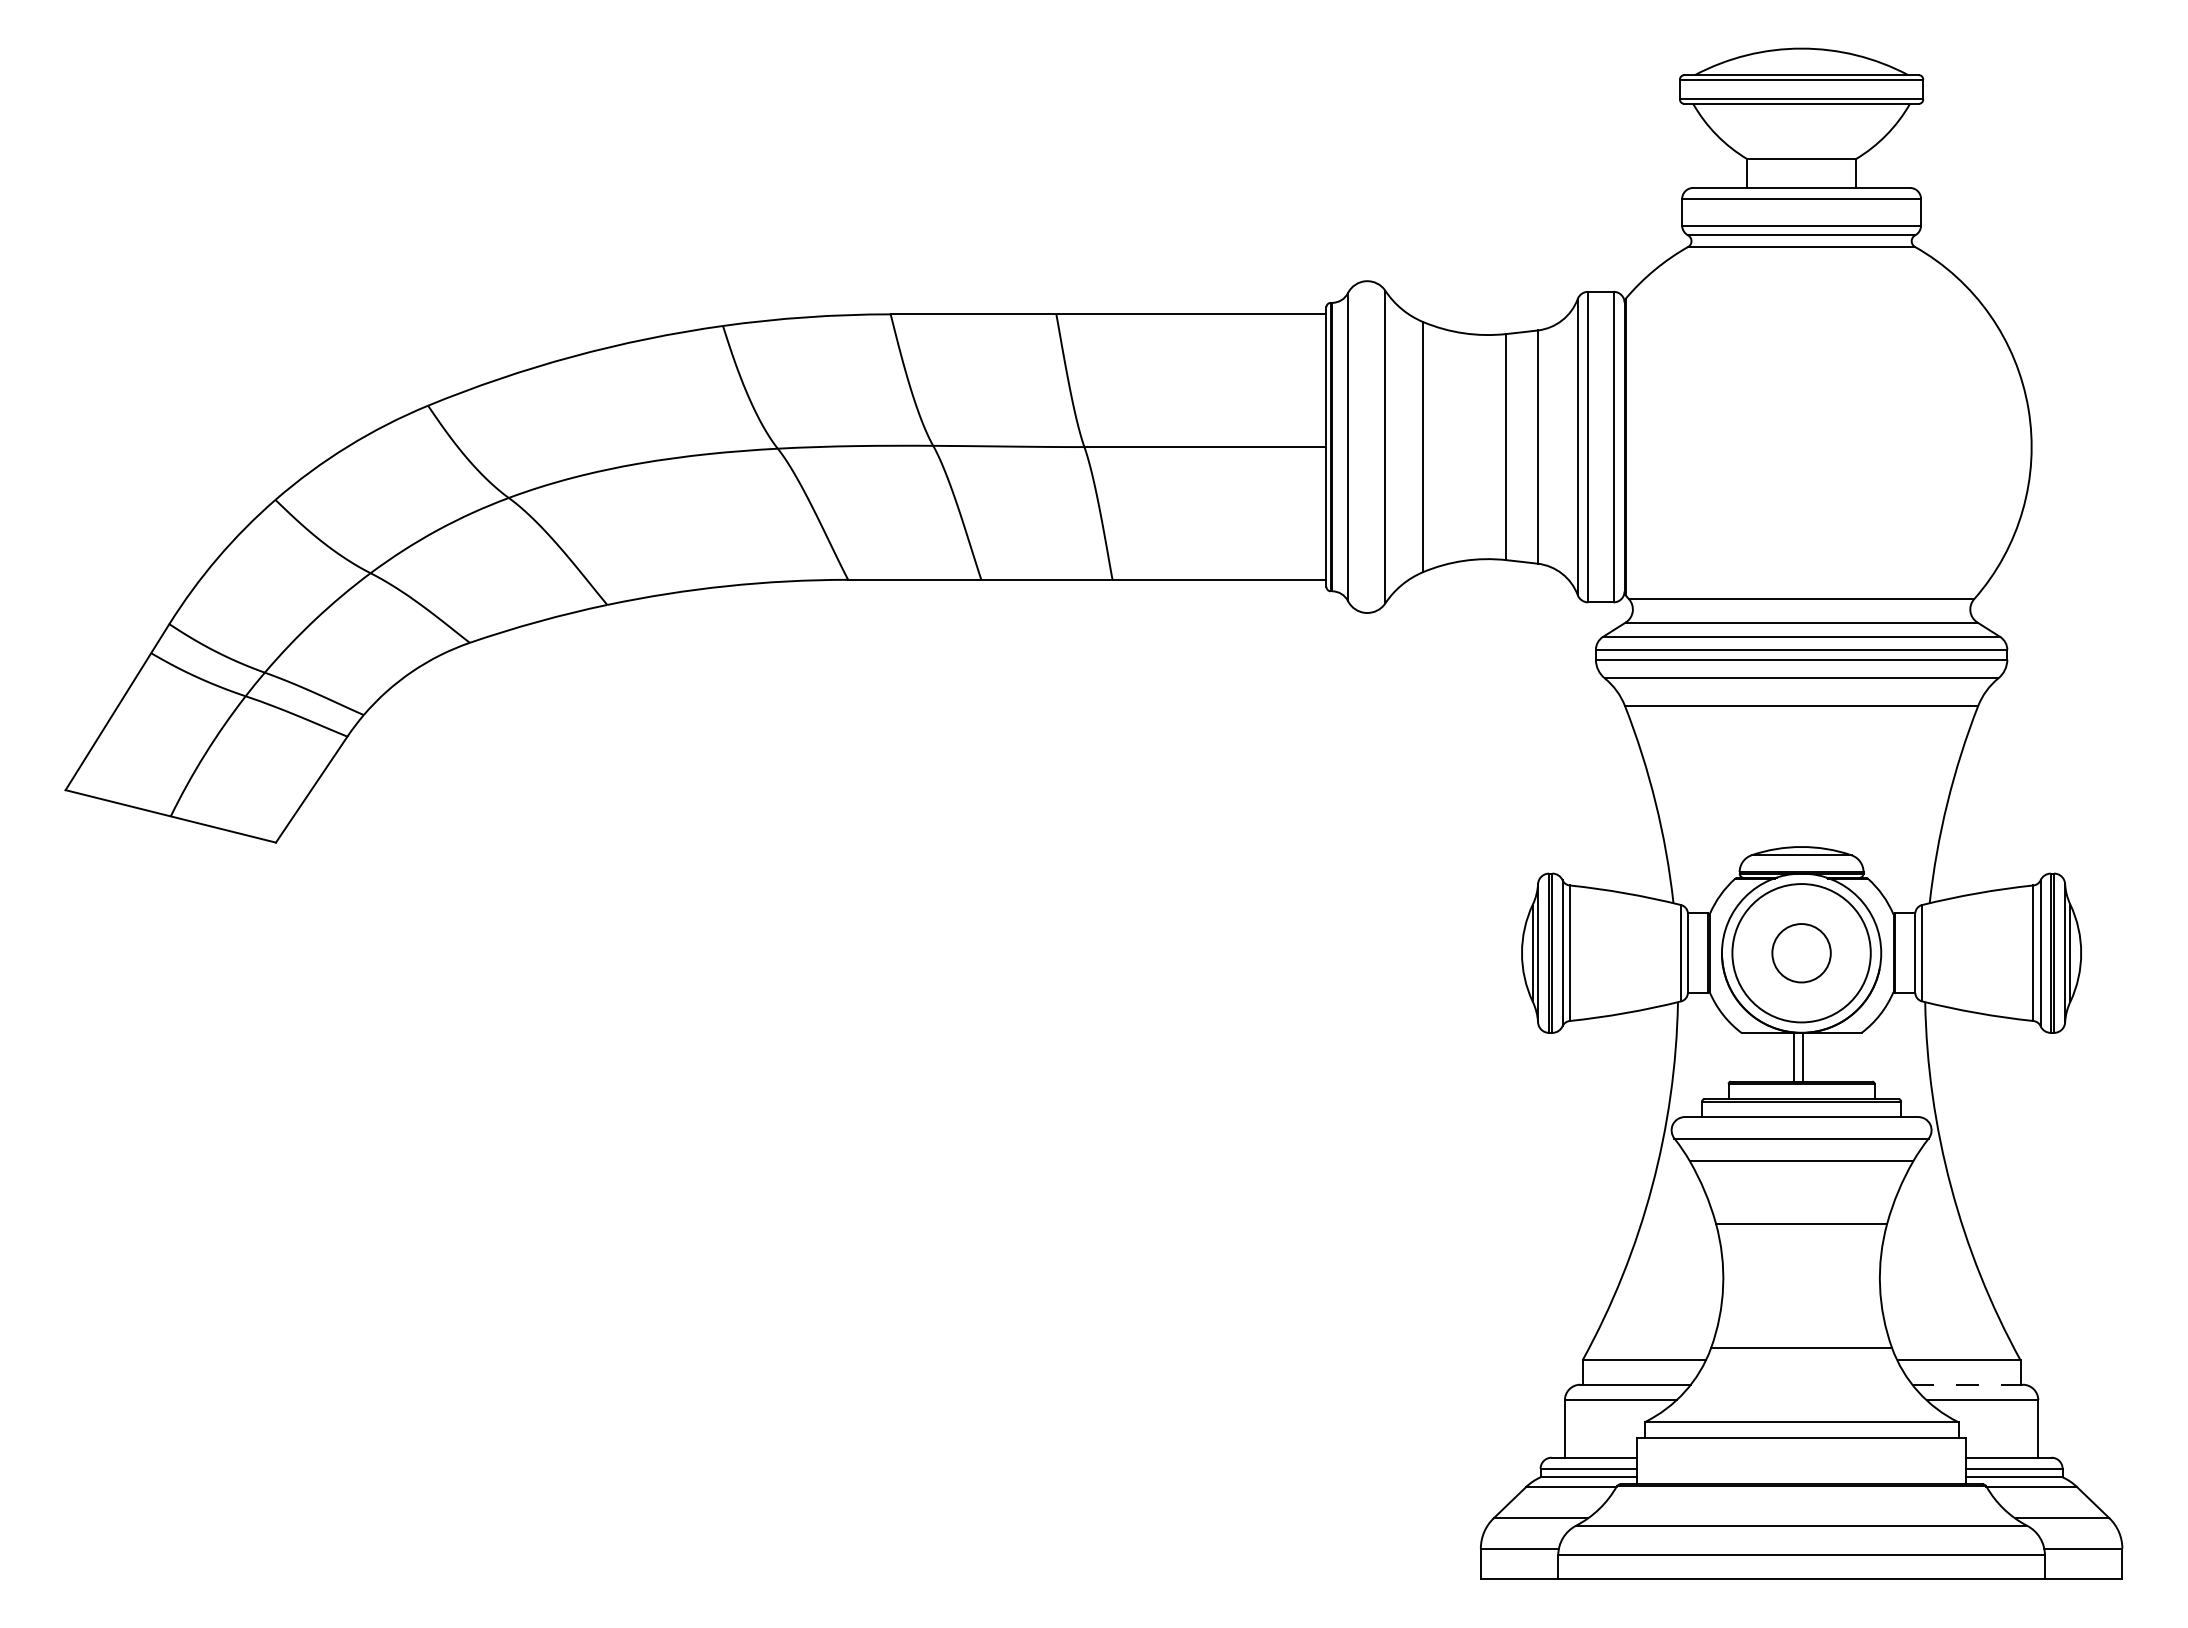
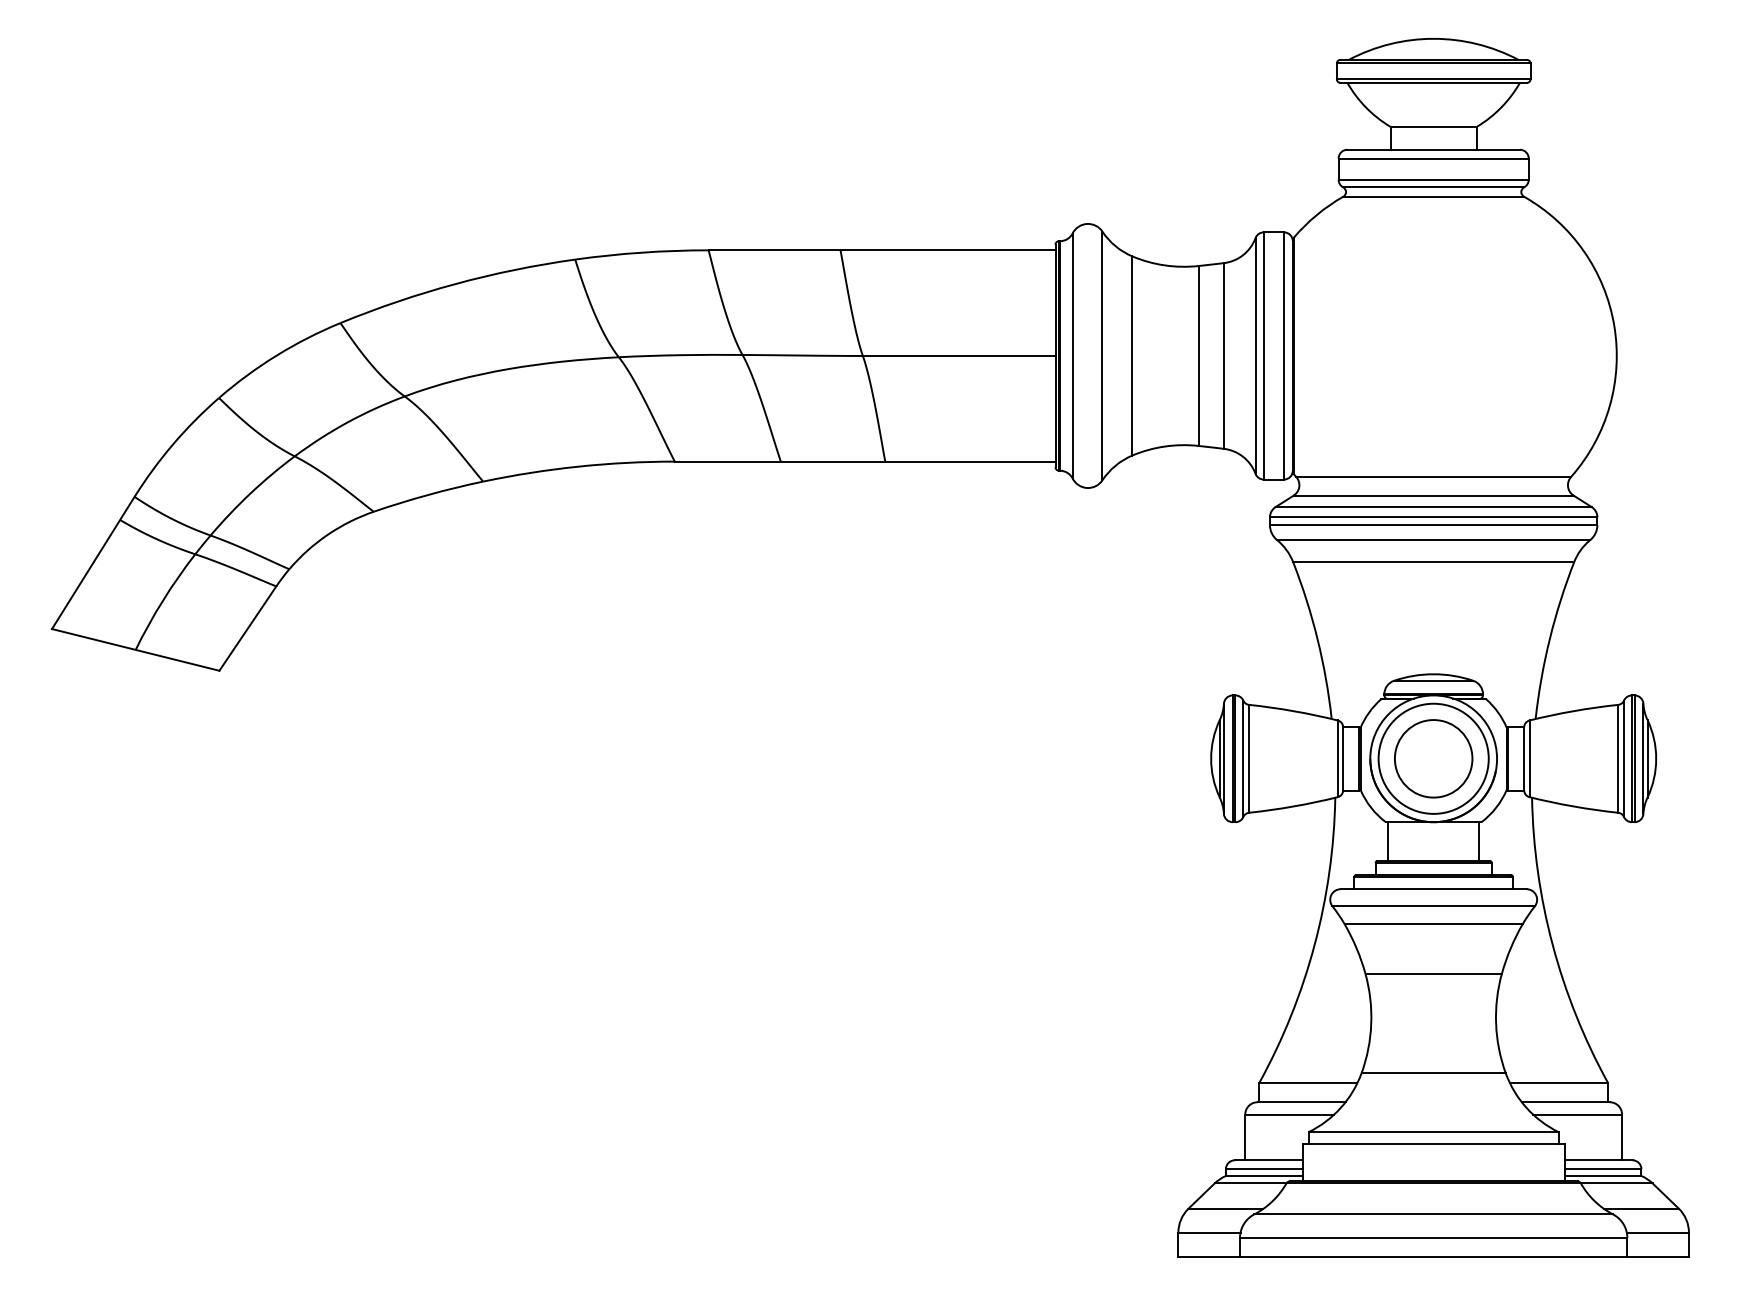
circle: (1801, 952) -> (1433, 758), size x1.67
line: (1794, 1056) -> (1388, 841), moved
line: (1802, 1056) -> (1478, 841), moved
line: (1967, 1384) -> (1565, 1102), dashed -> solid

